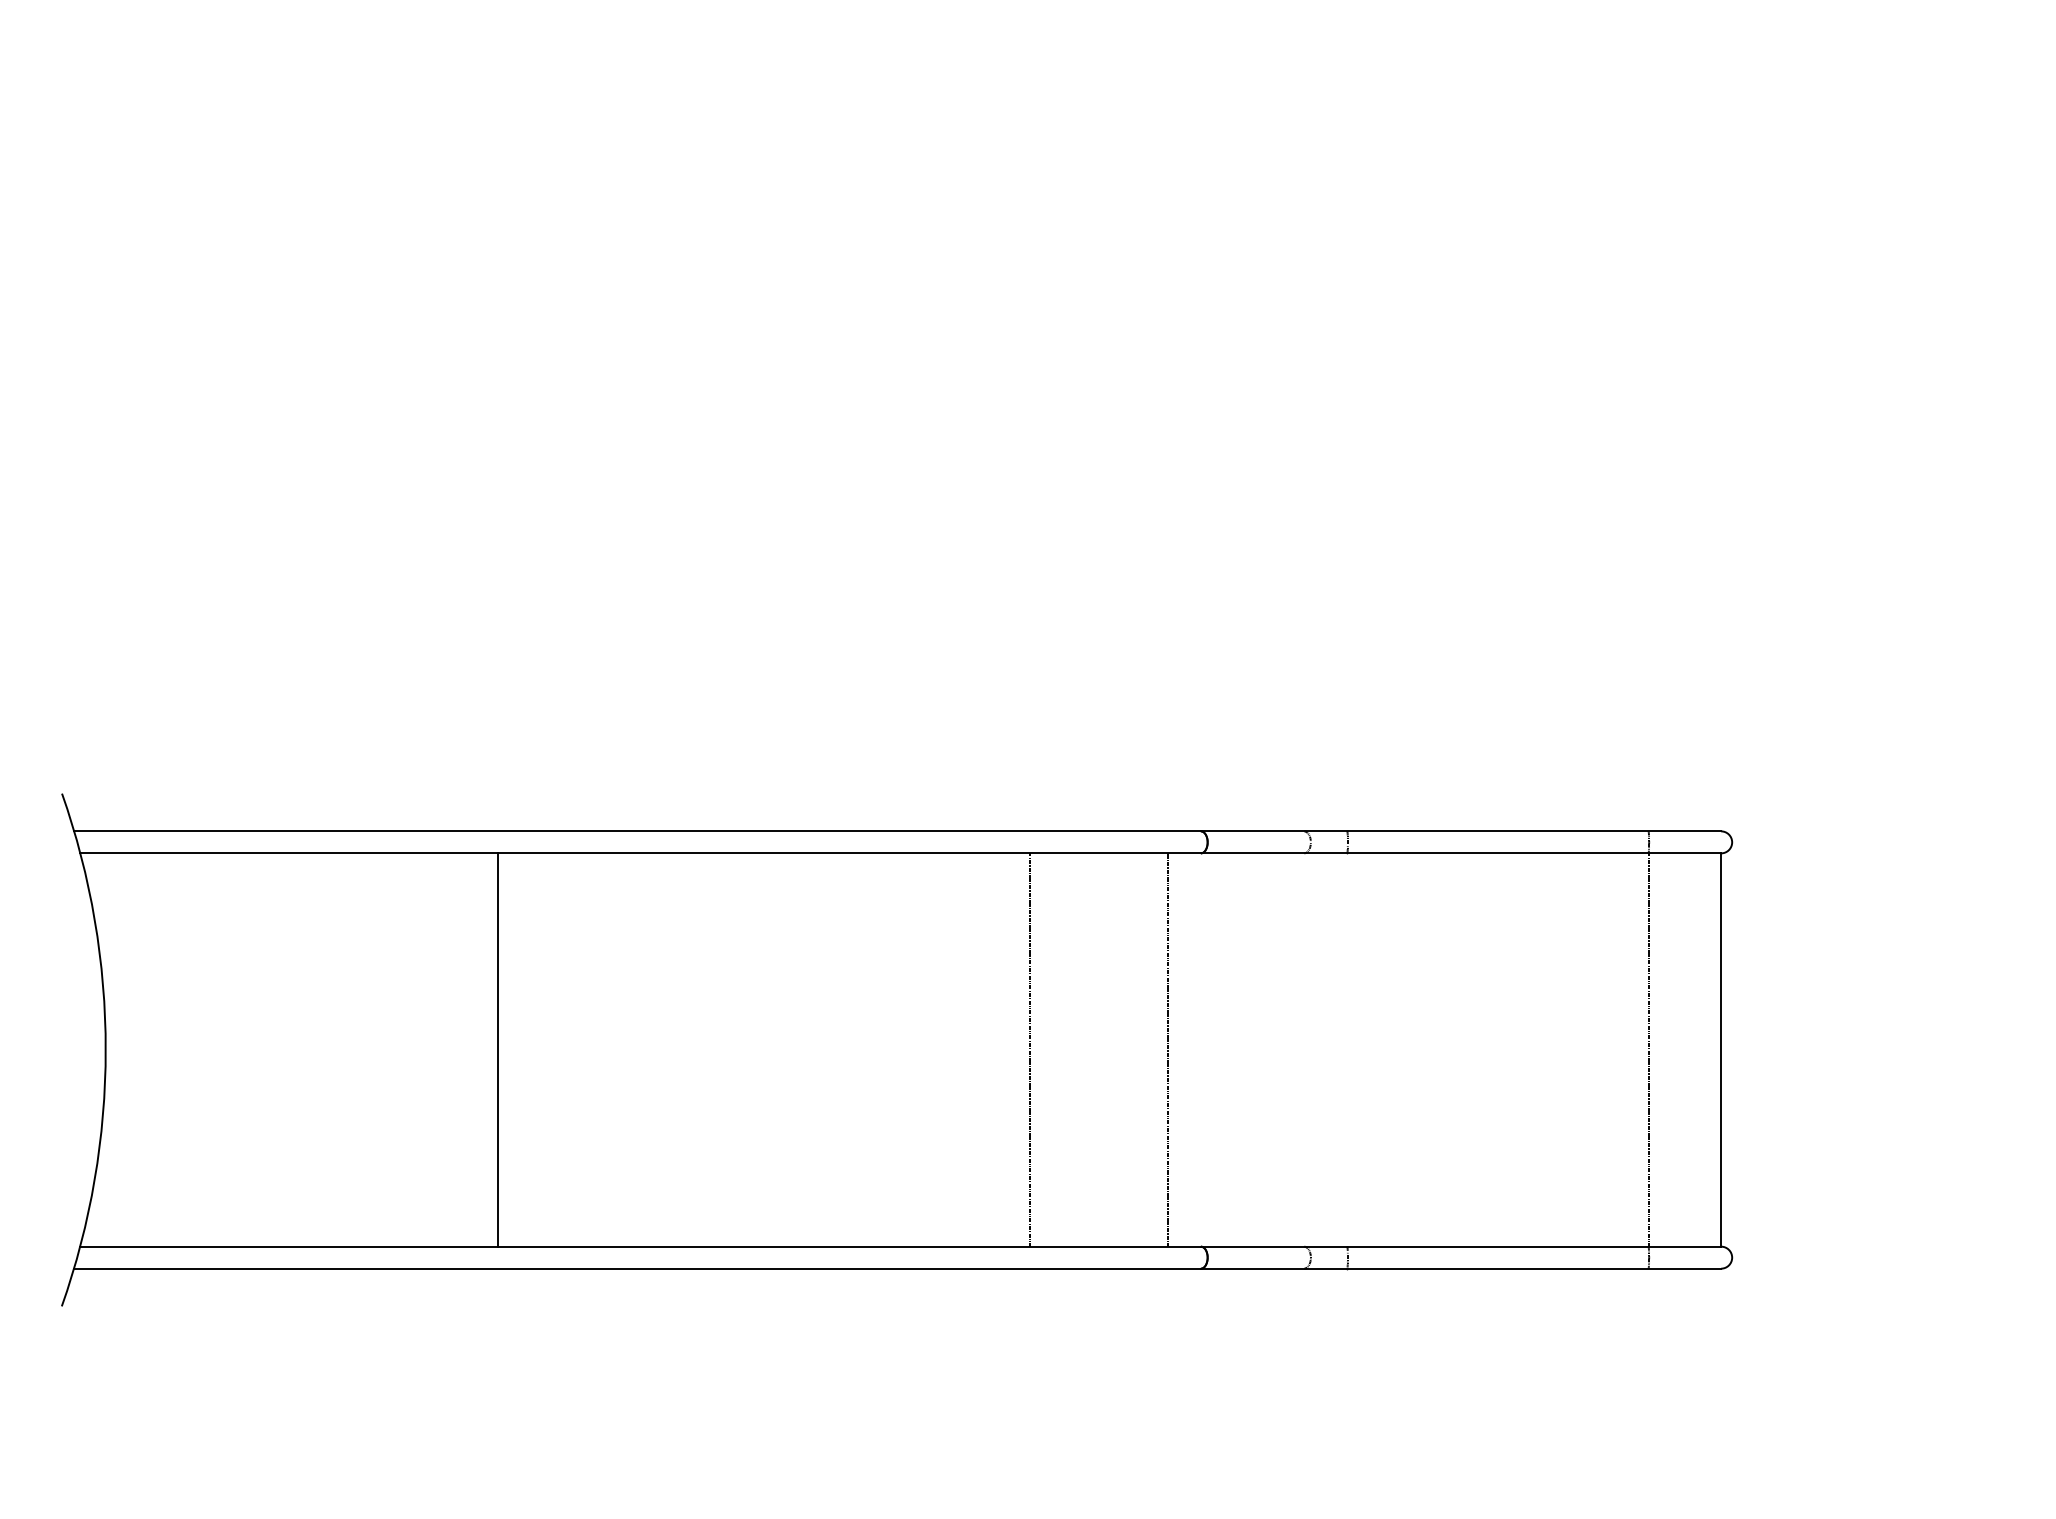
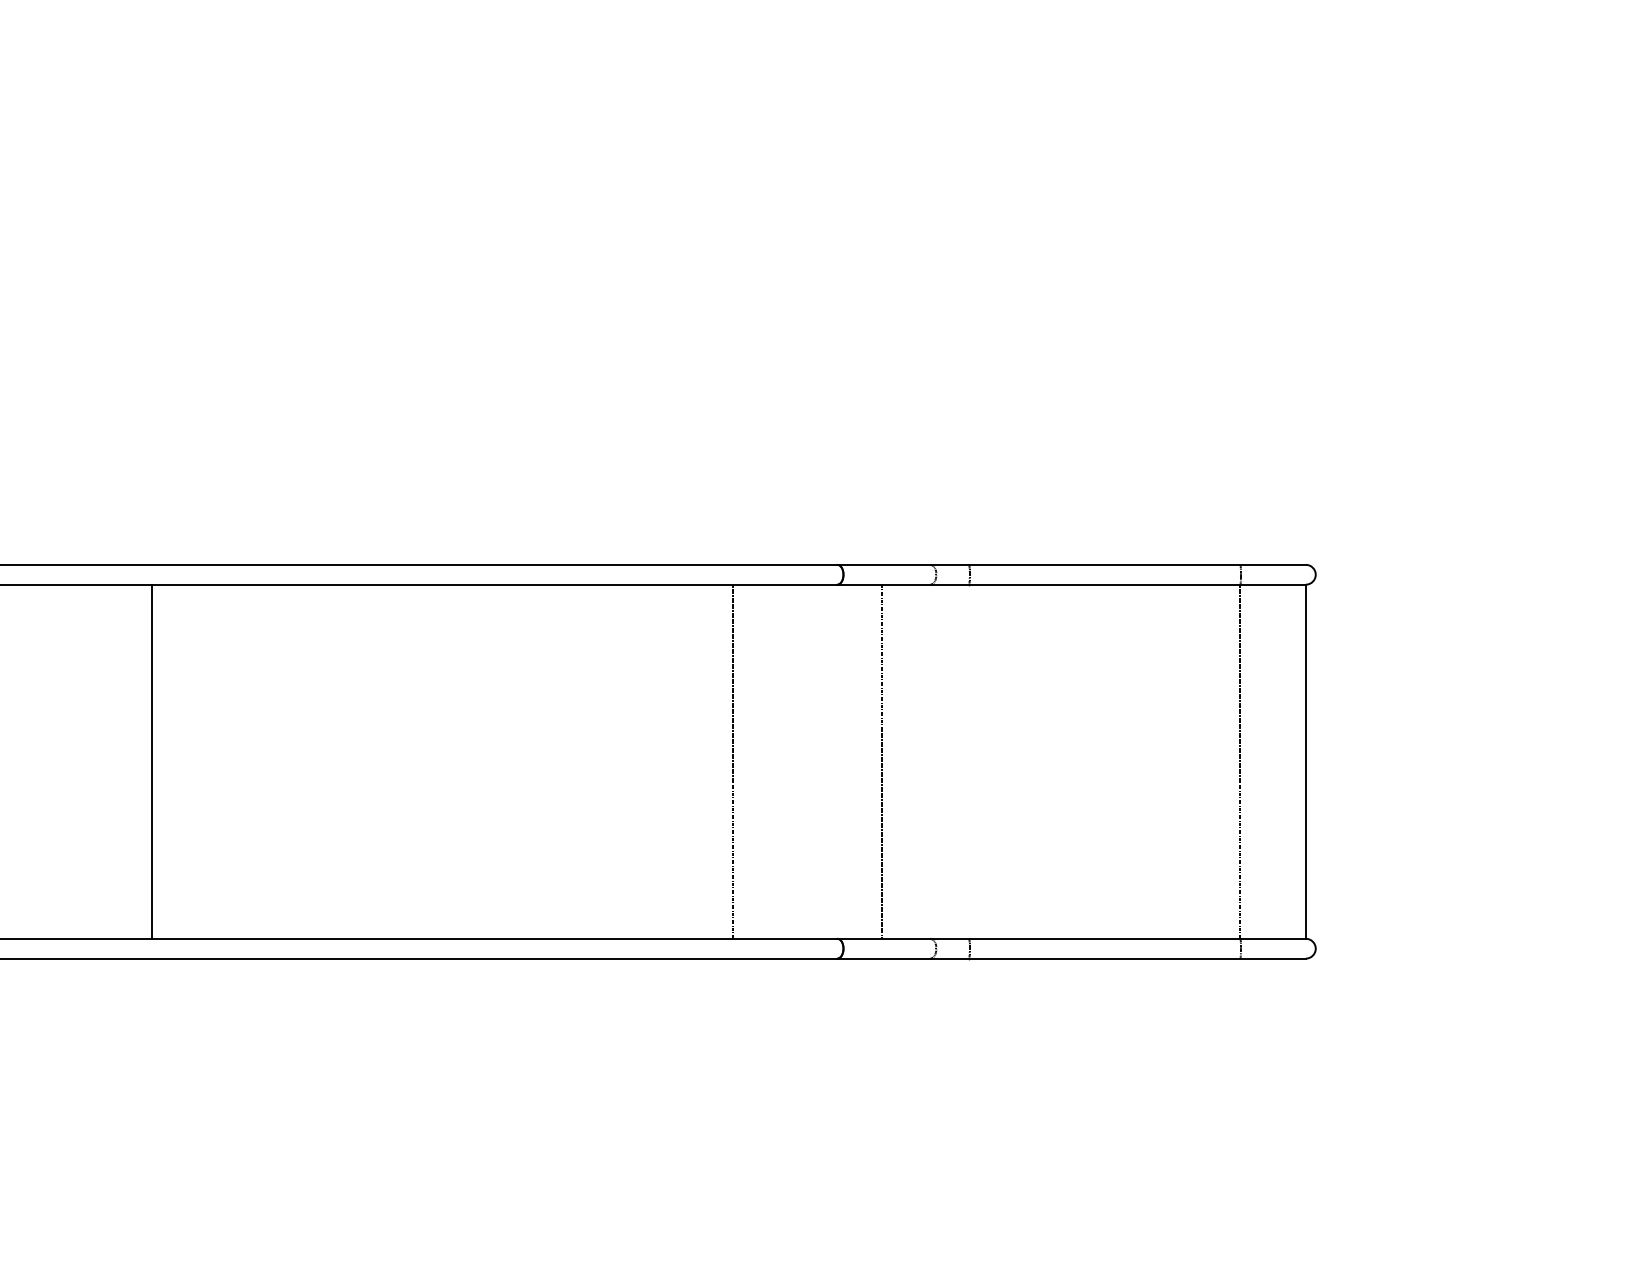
line: (498, 1049) -> (151, 761), moved
line: (1029, 1049) -> (732, 761), moved
line: (1167, 1049) -> (882, 761), moved

